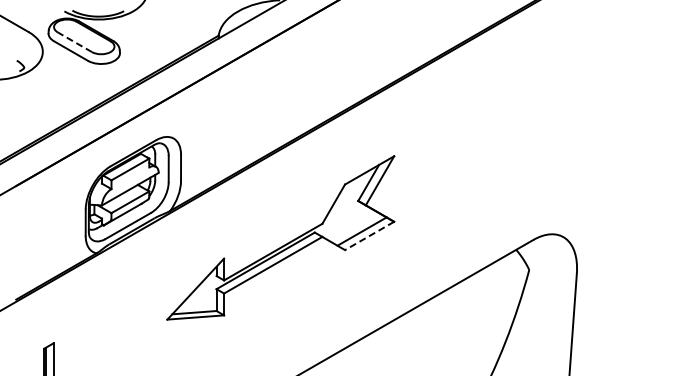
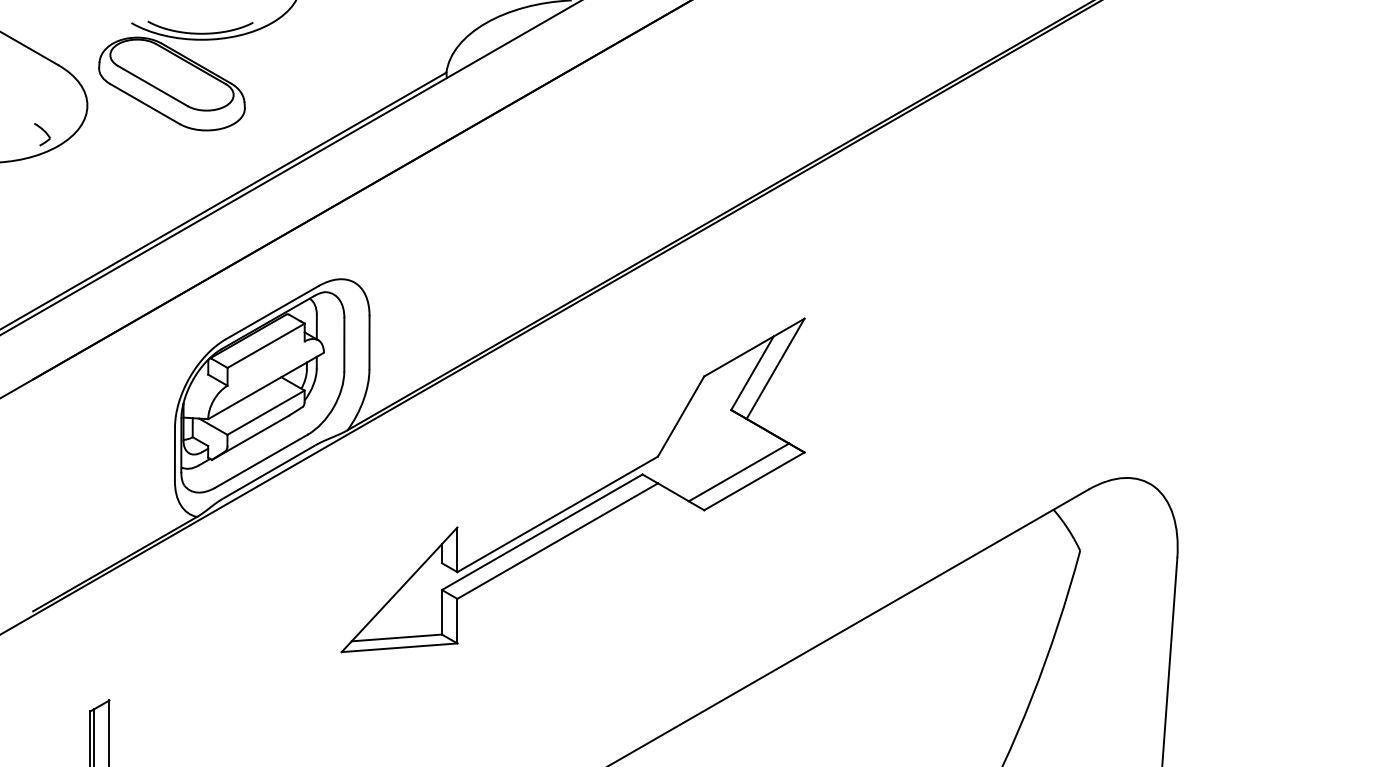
line: (74, 42) -> (152, 86), dashed -> solid
line: (369, 236) -> (754, 482), dashed -> solid

